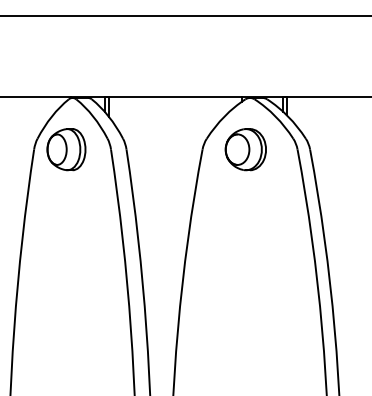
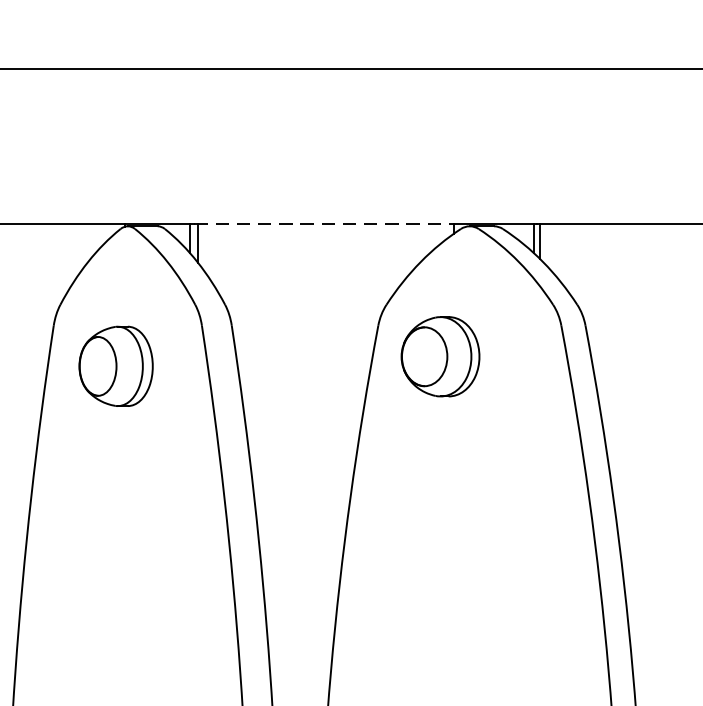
line: (175, 96) -> (326, 223), solid -> dashed
part: (66, 149) -> (116, 366), moved
part: (245, 149) -> (439, 356), moved

